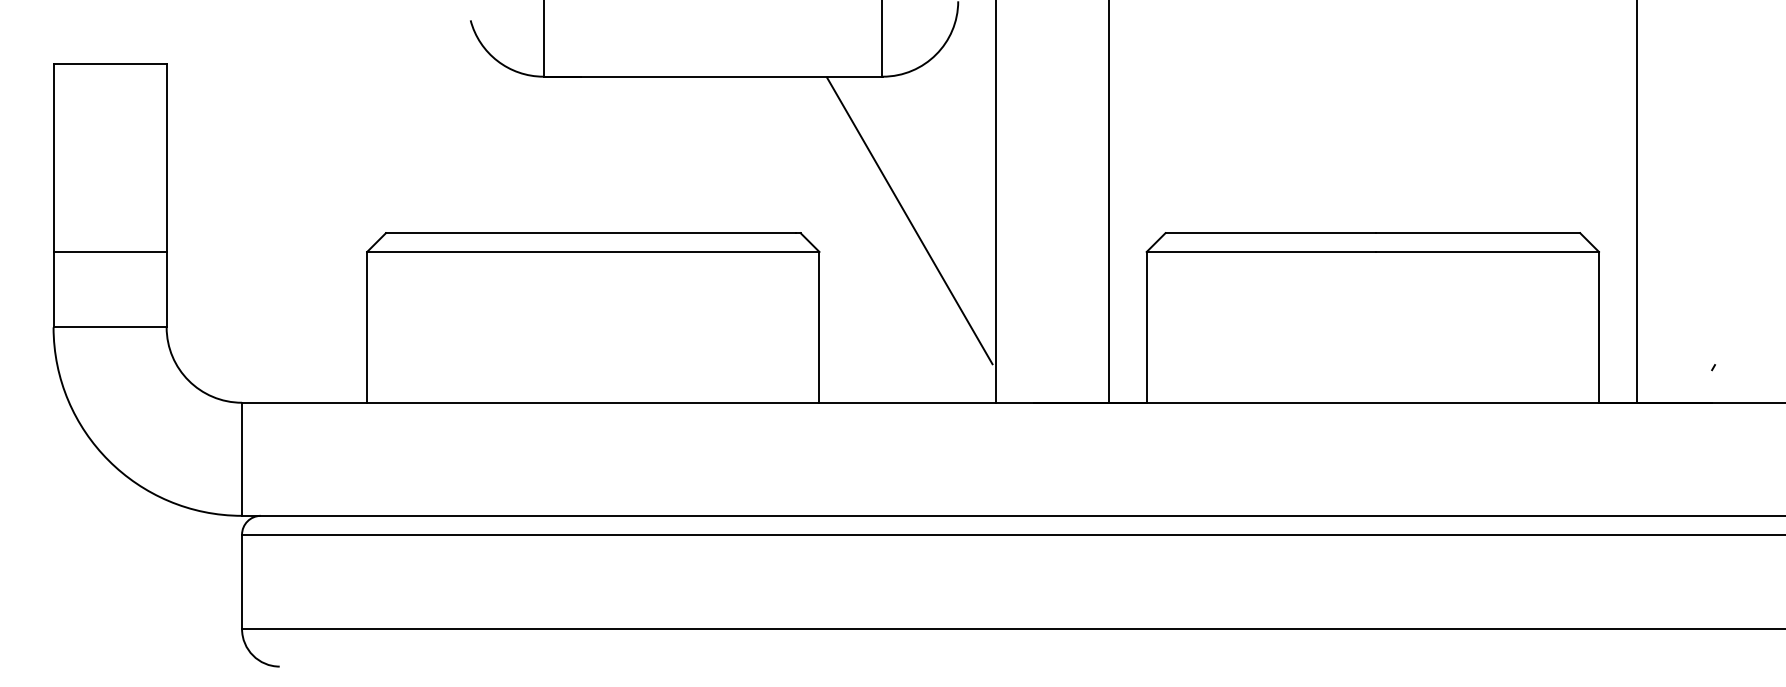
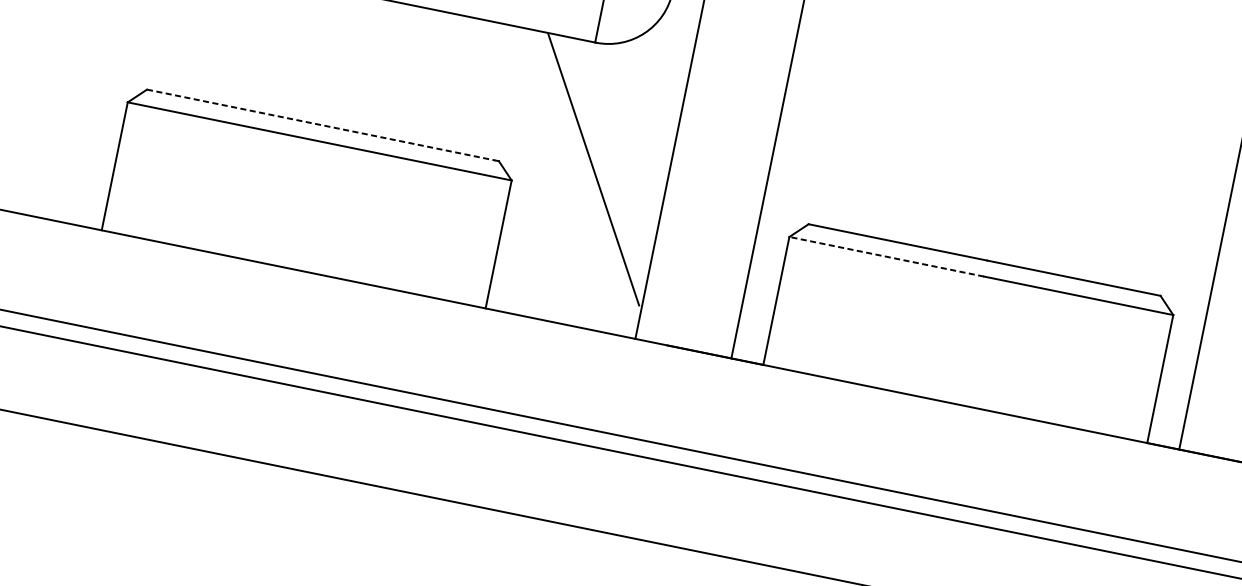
line: (591, 233) -> (321, 125), solid -> dashed
line: (1261, 251) -> (886, 256), solid -> dashed

